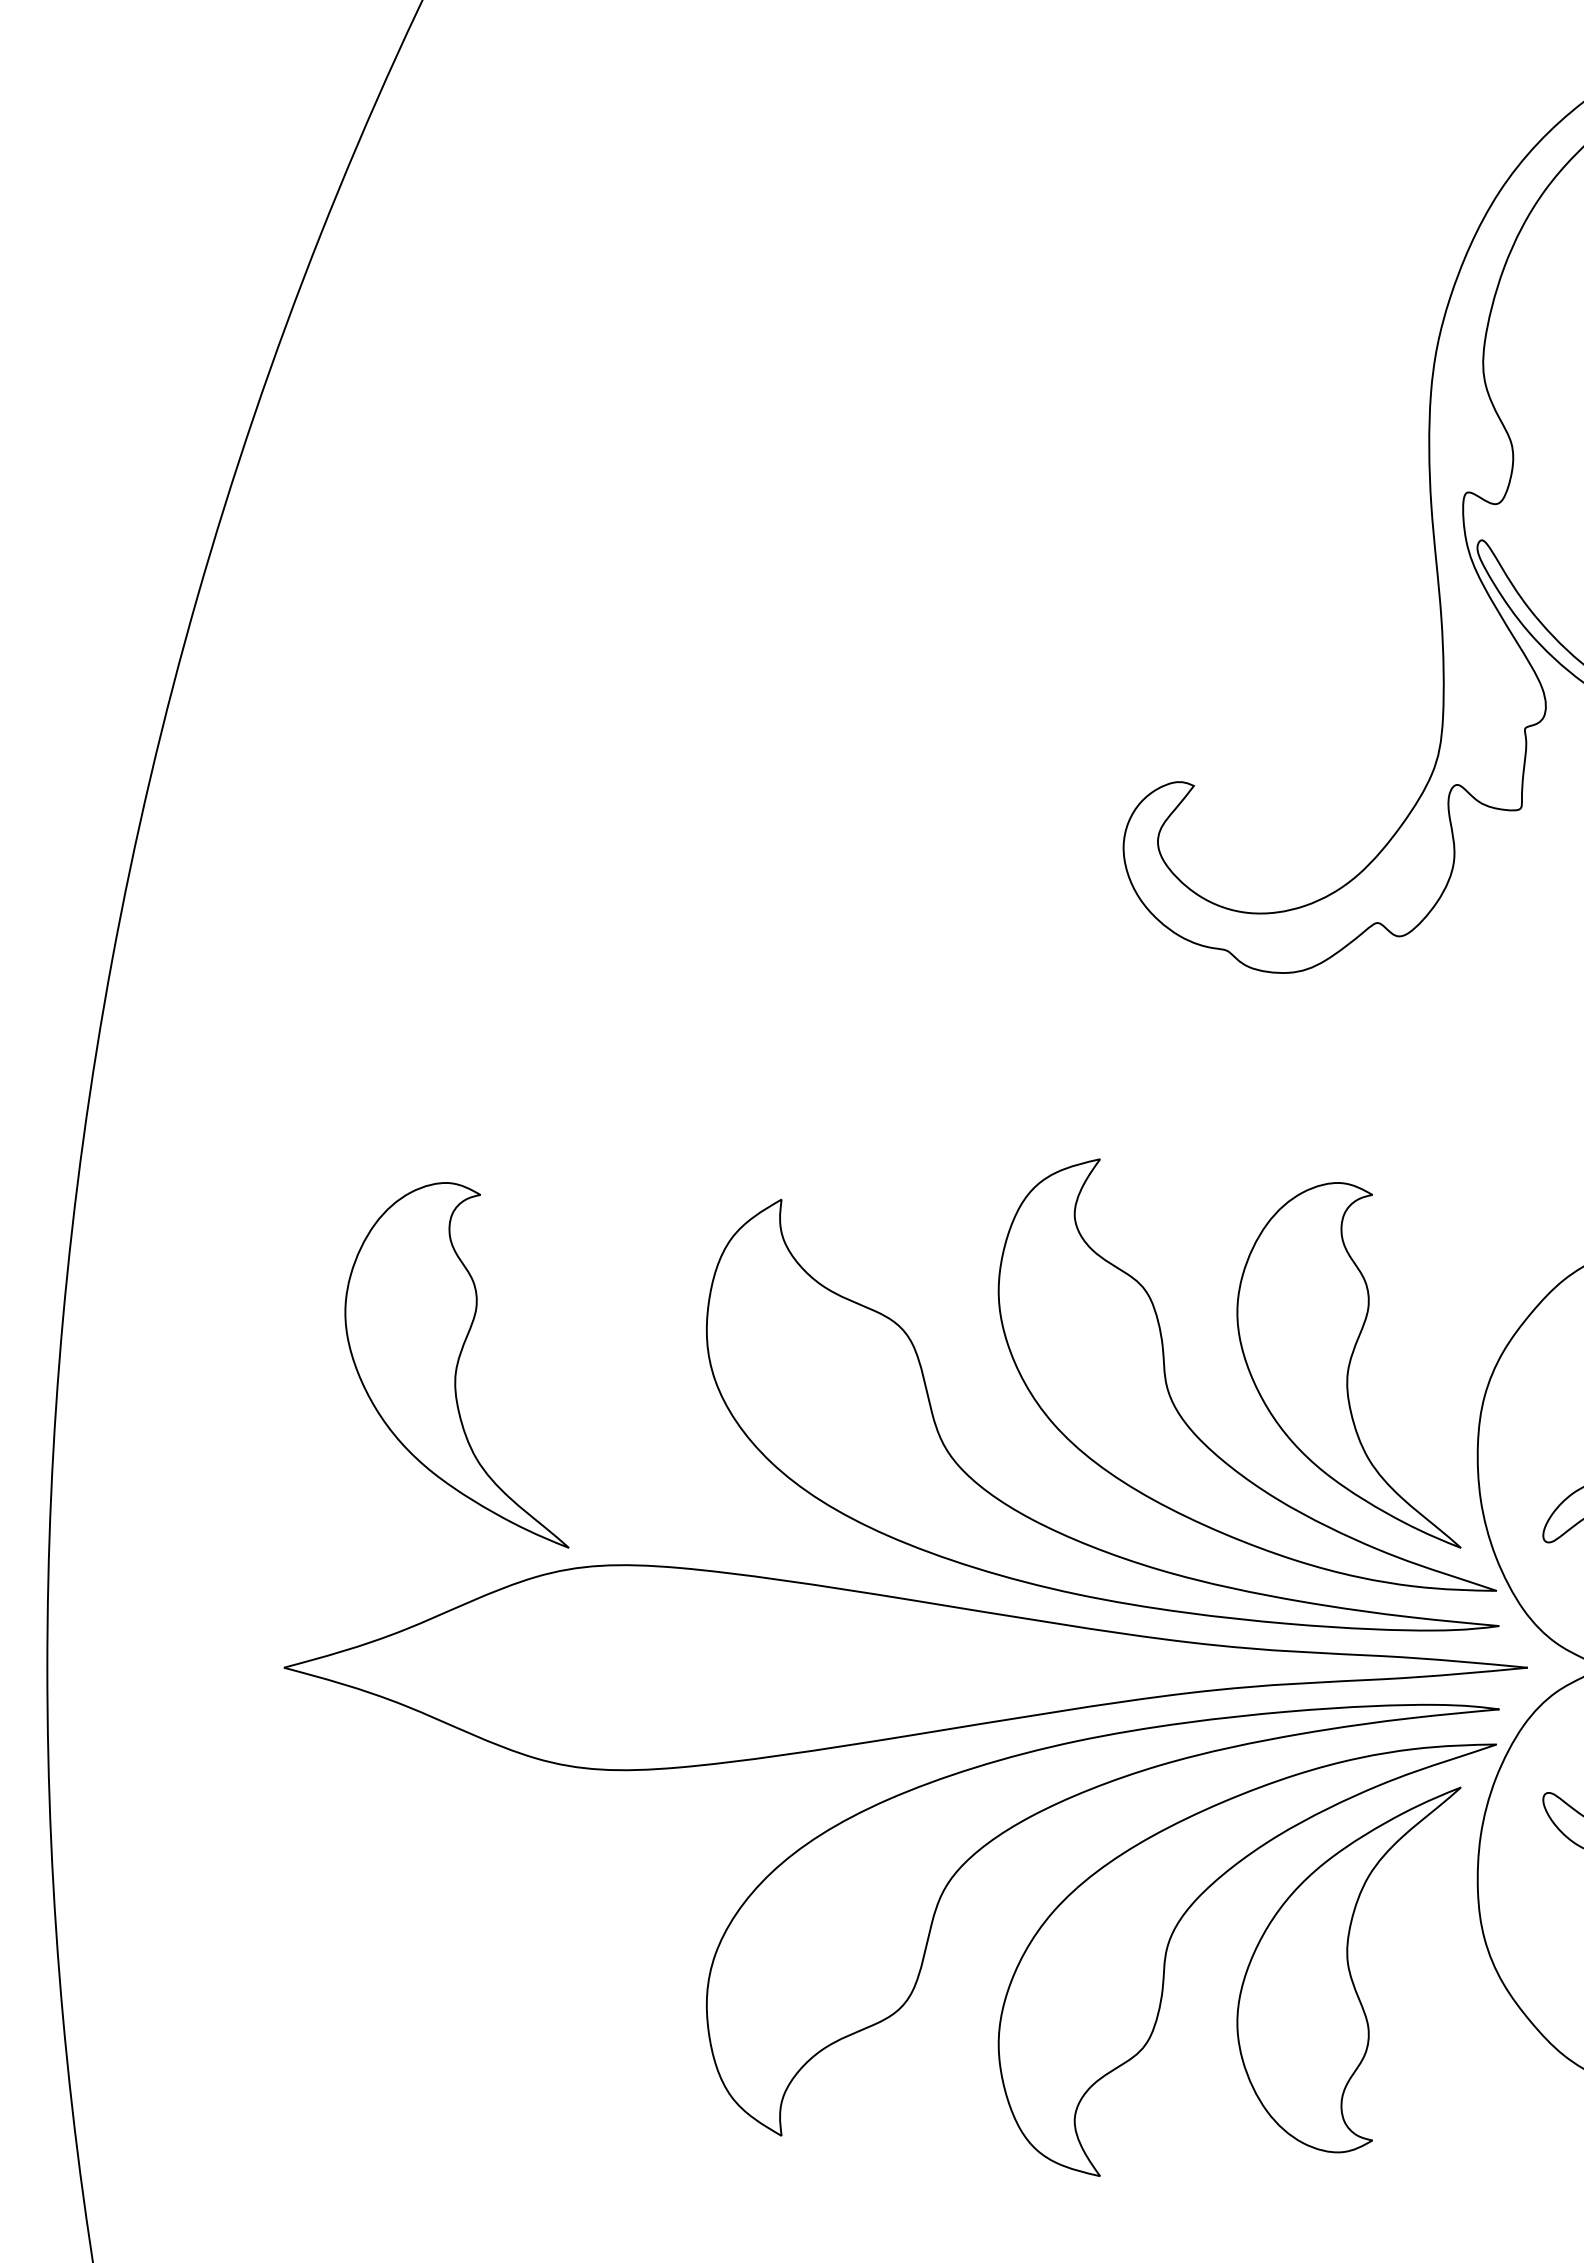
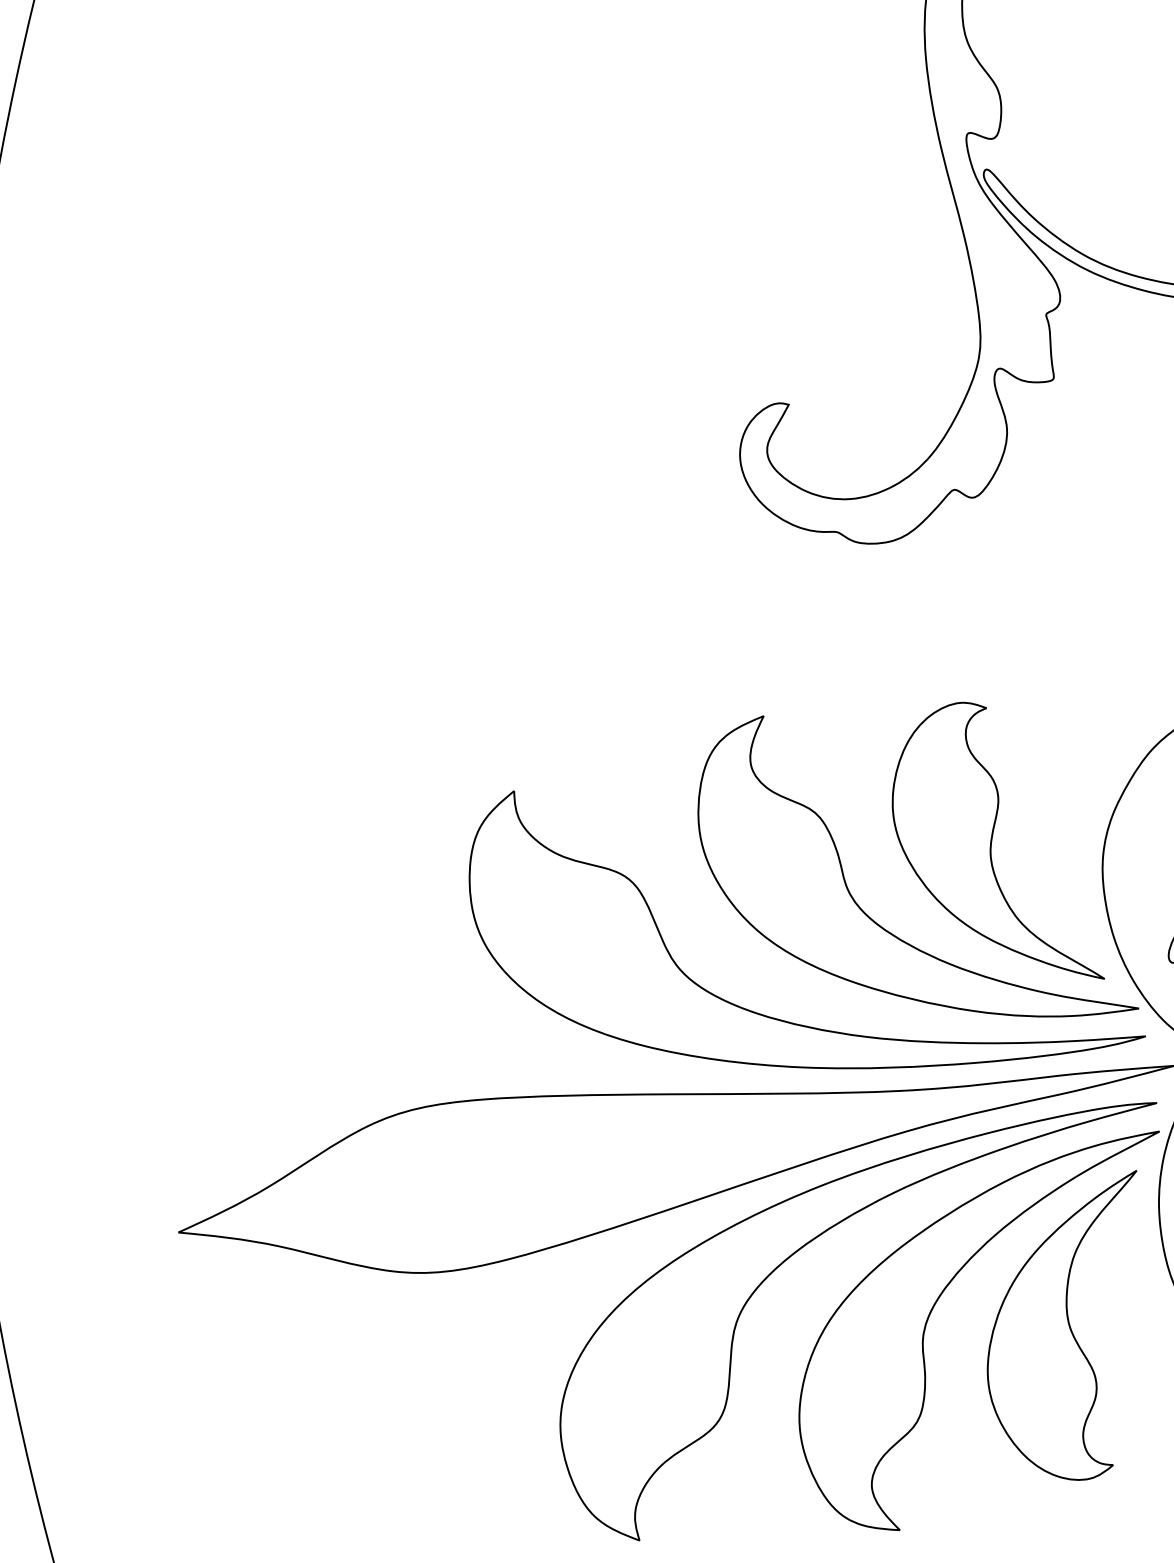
part: (456, 1365) -> (276, 967), removed

